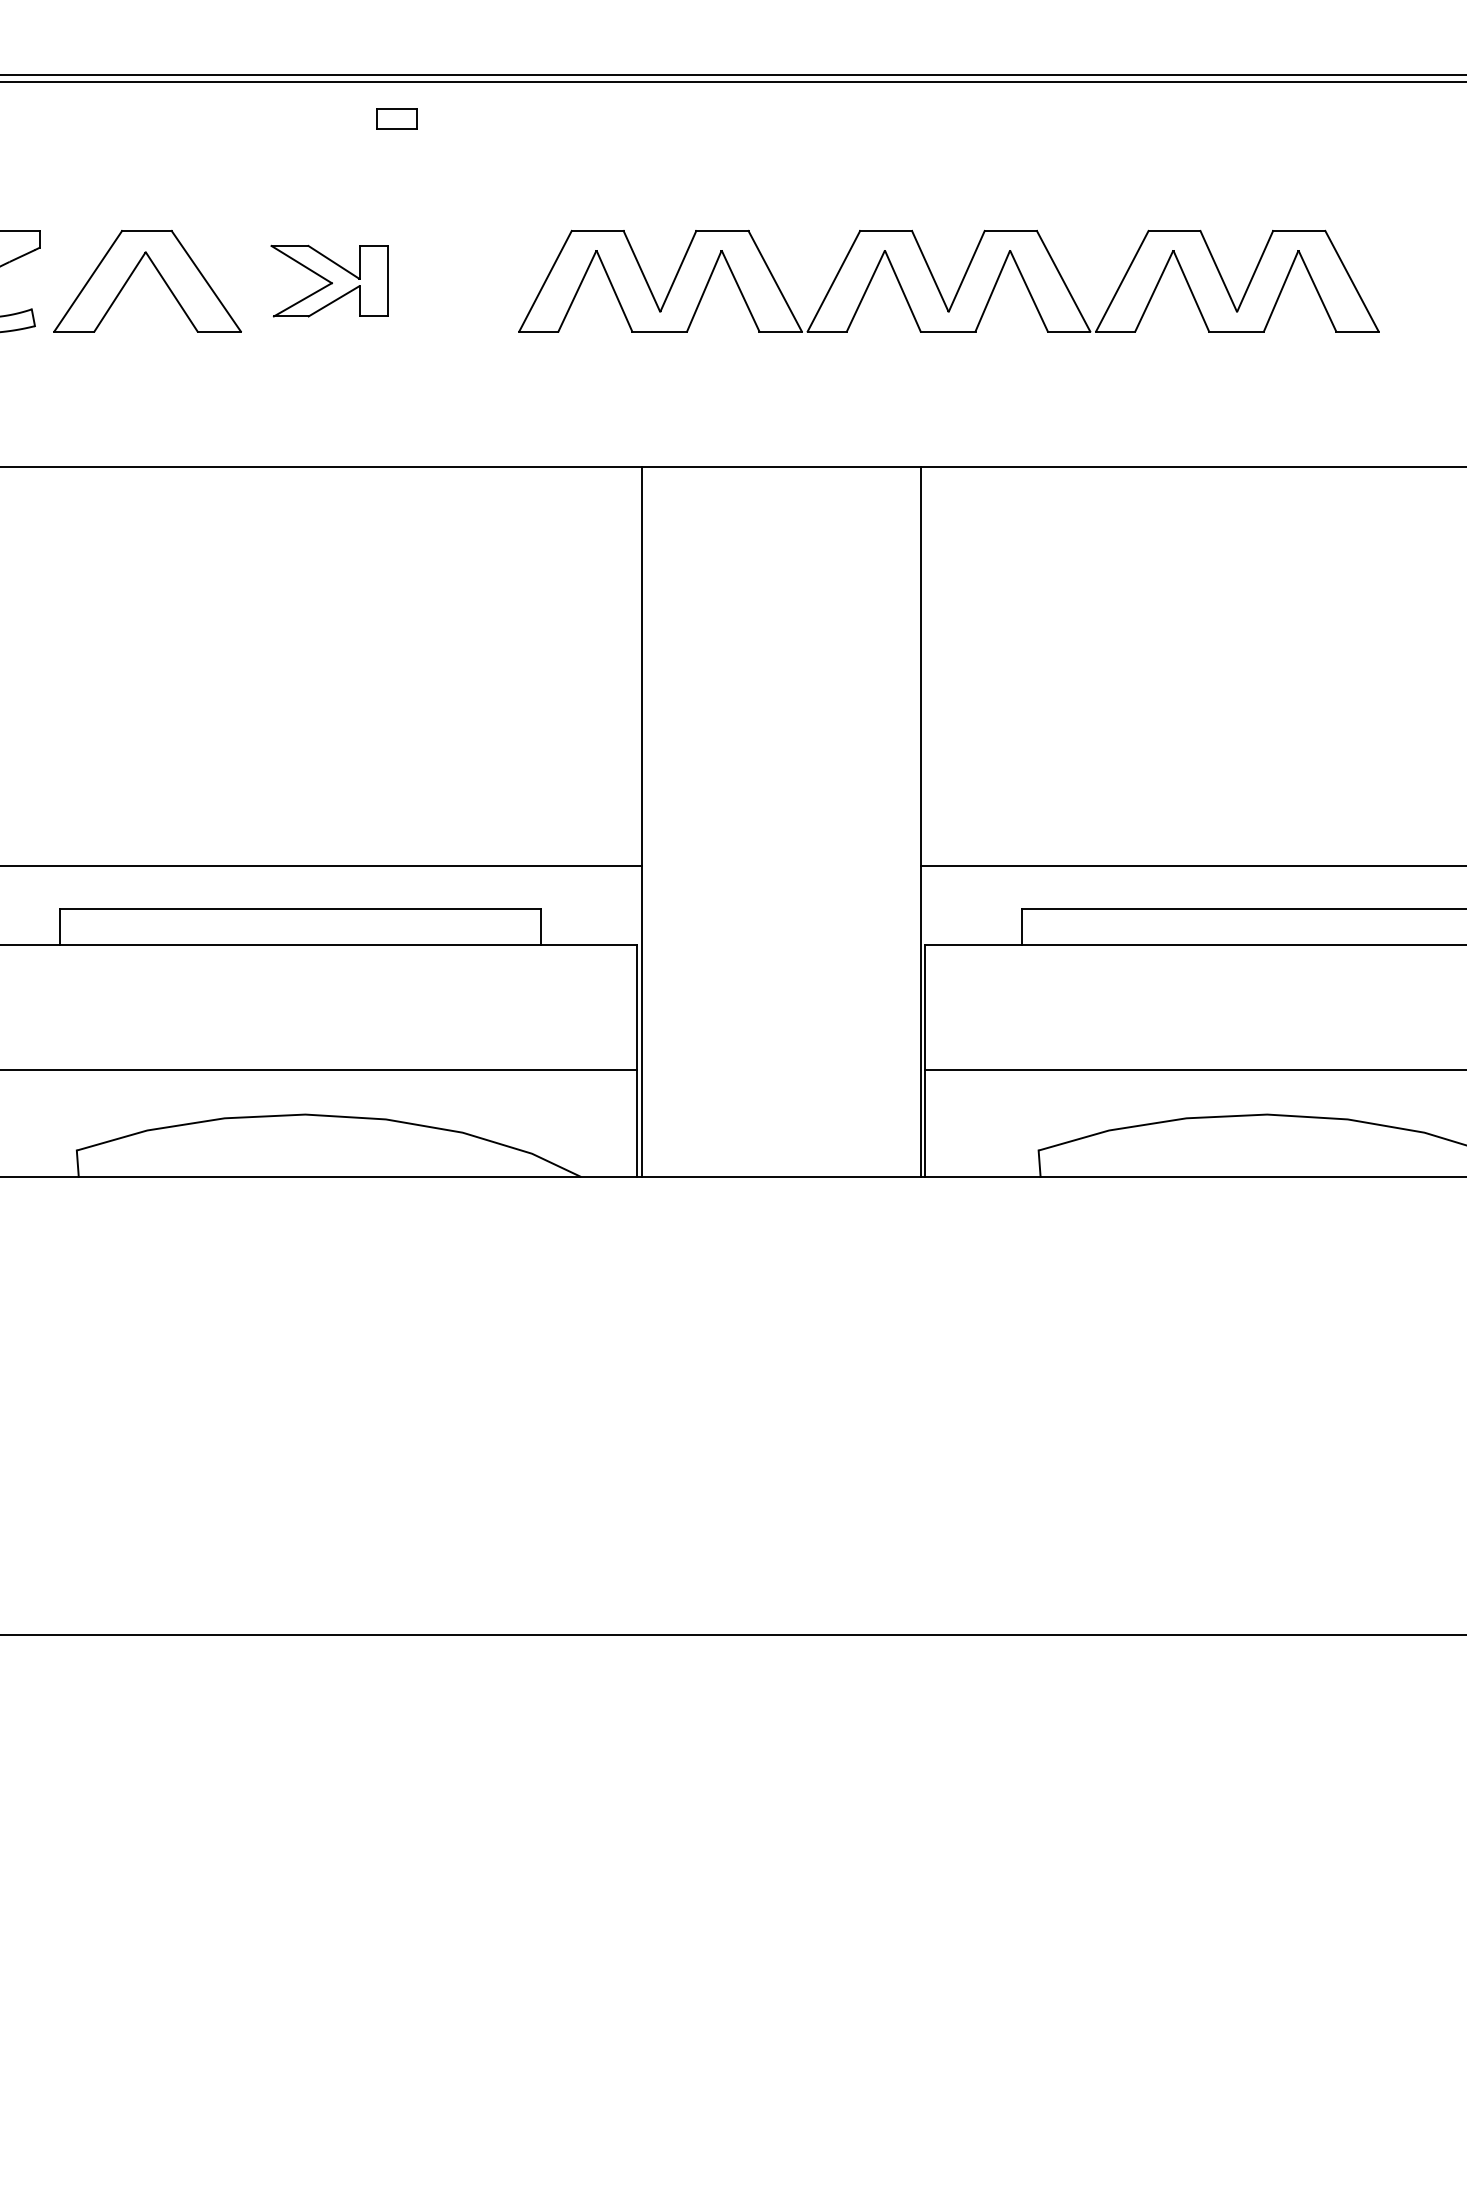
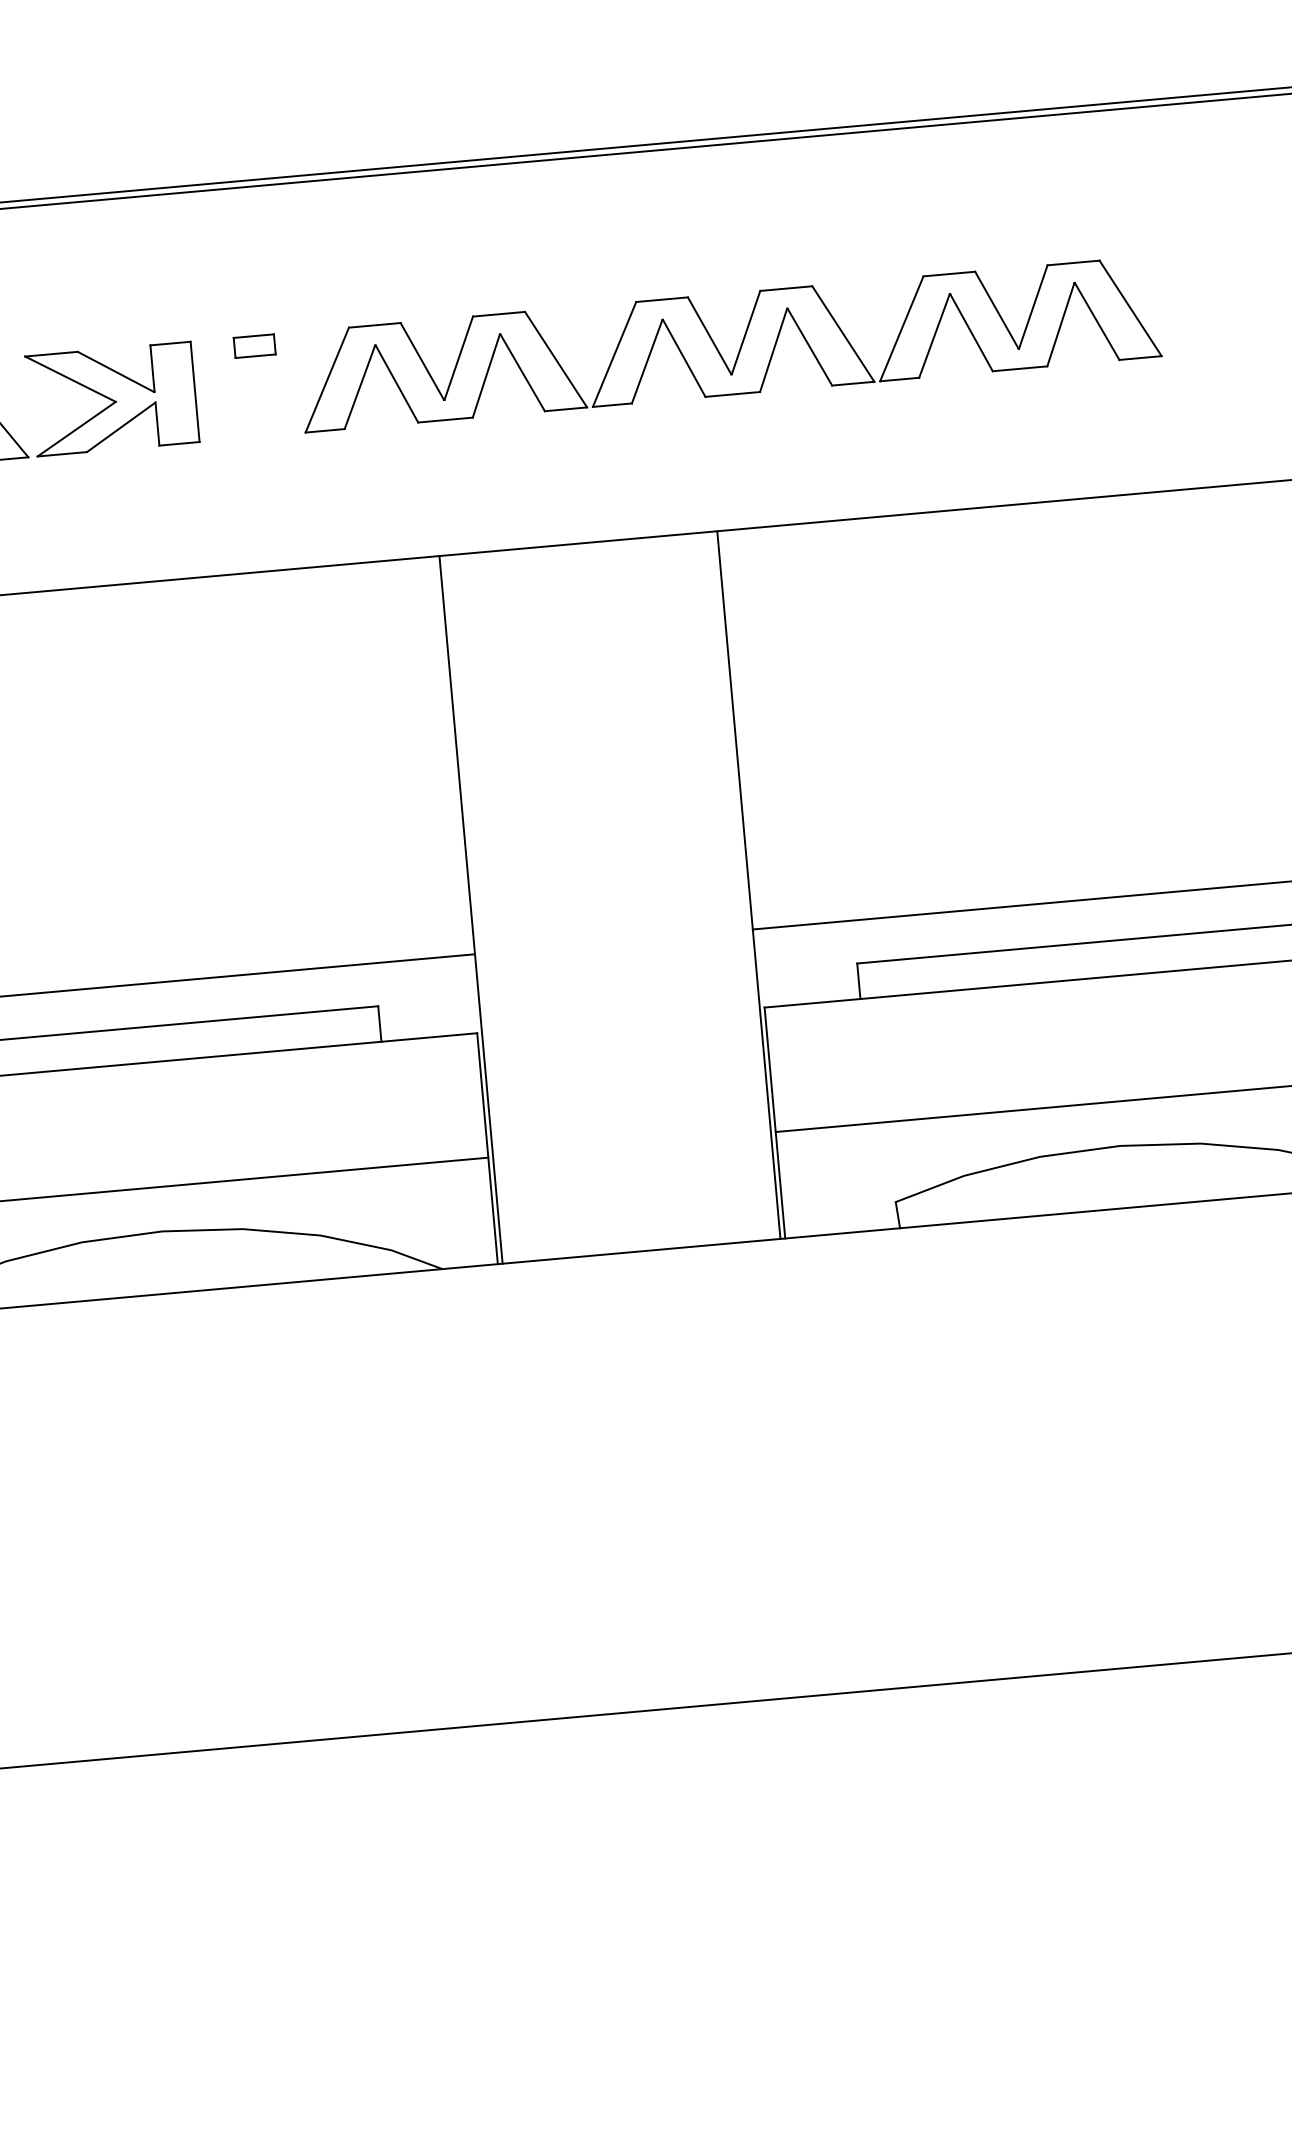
part: (396, 118) -> (253, 345), moved
part: (329, 280) -> (112, 398), size x1.43

